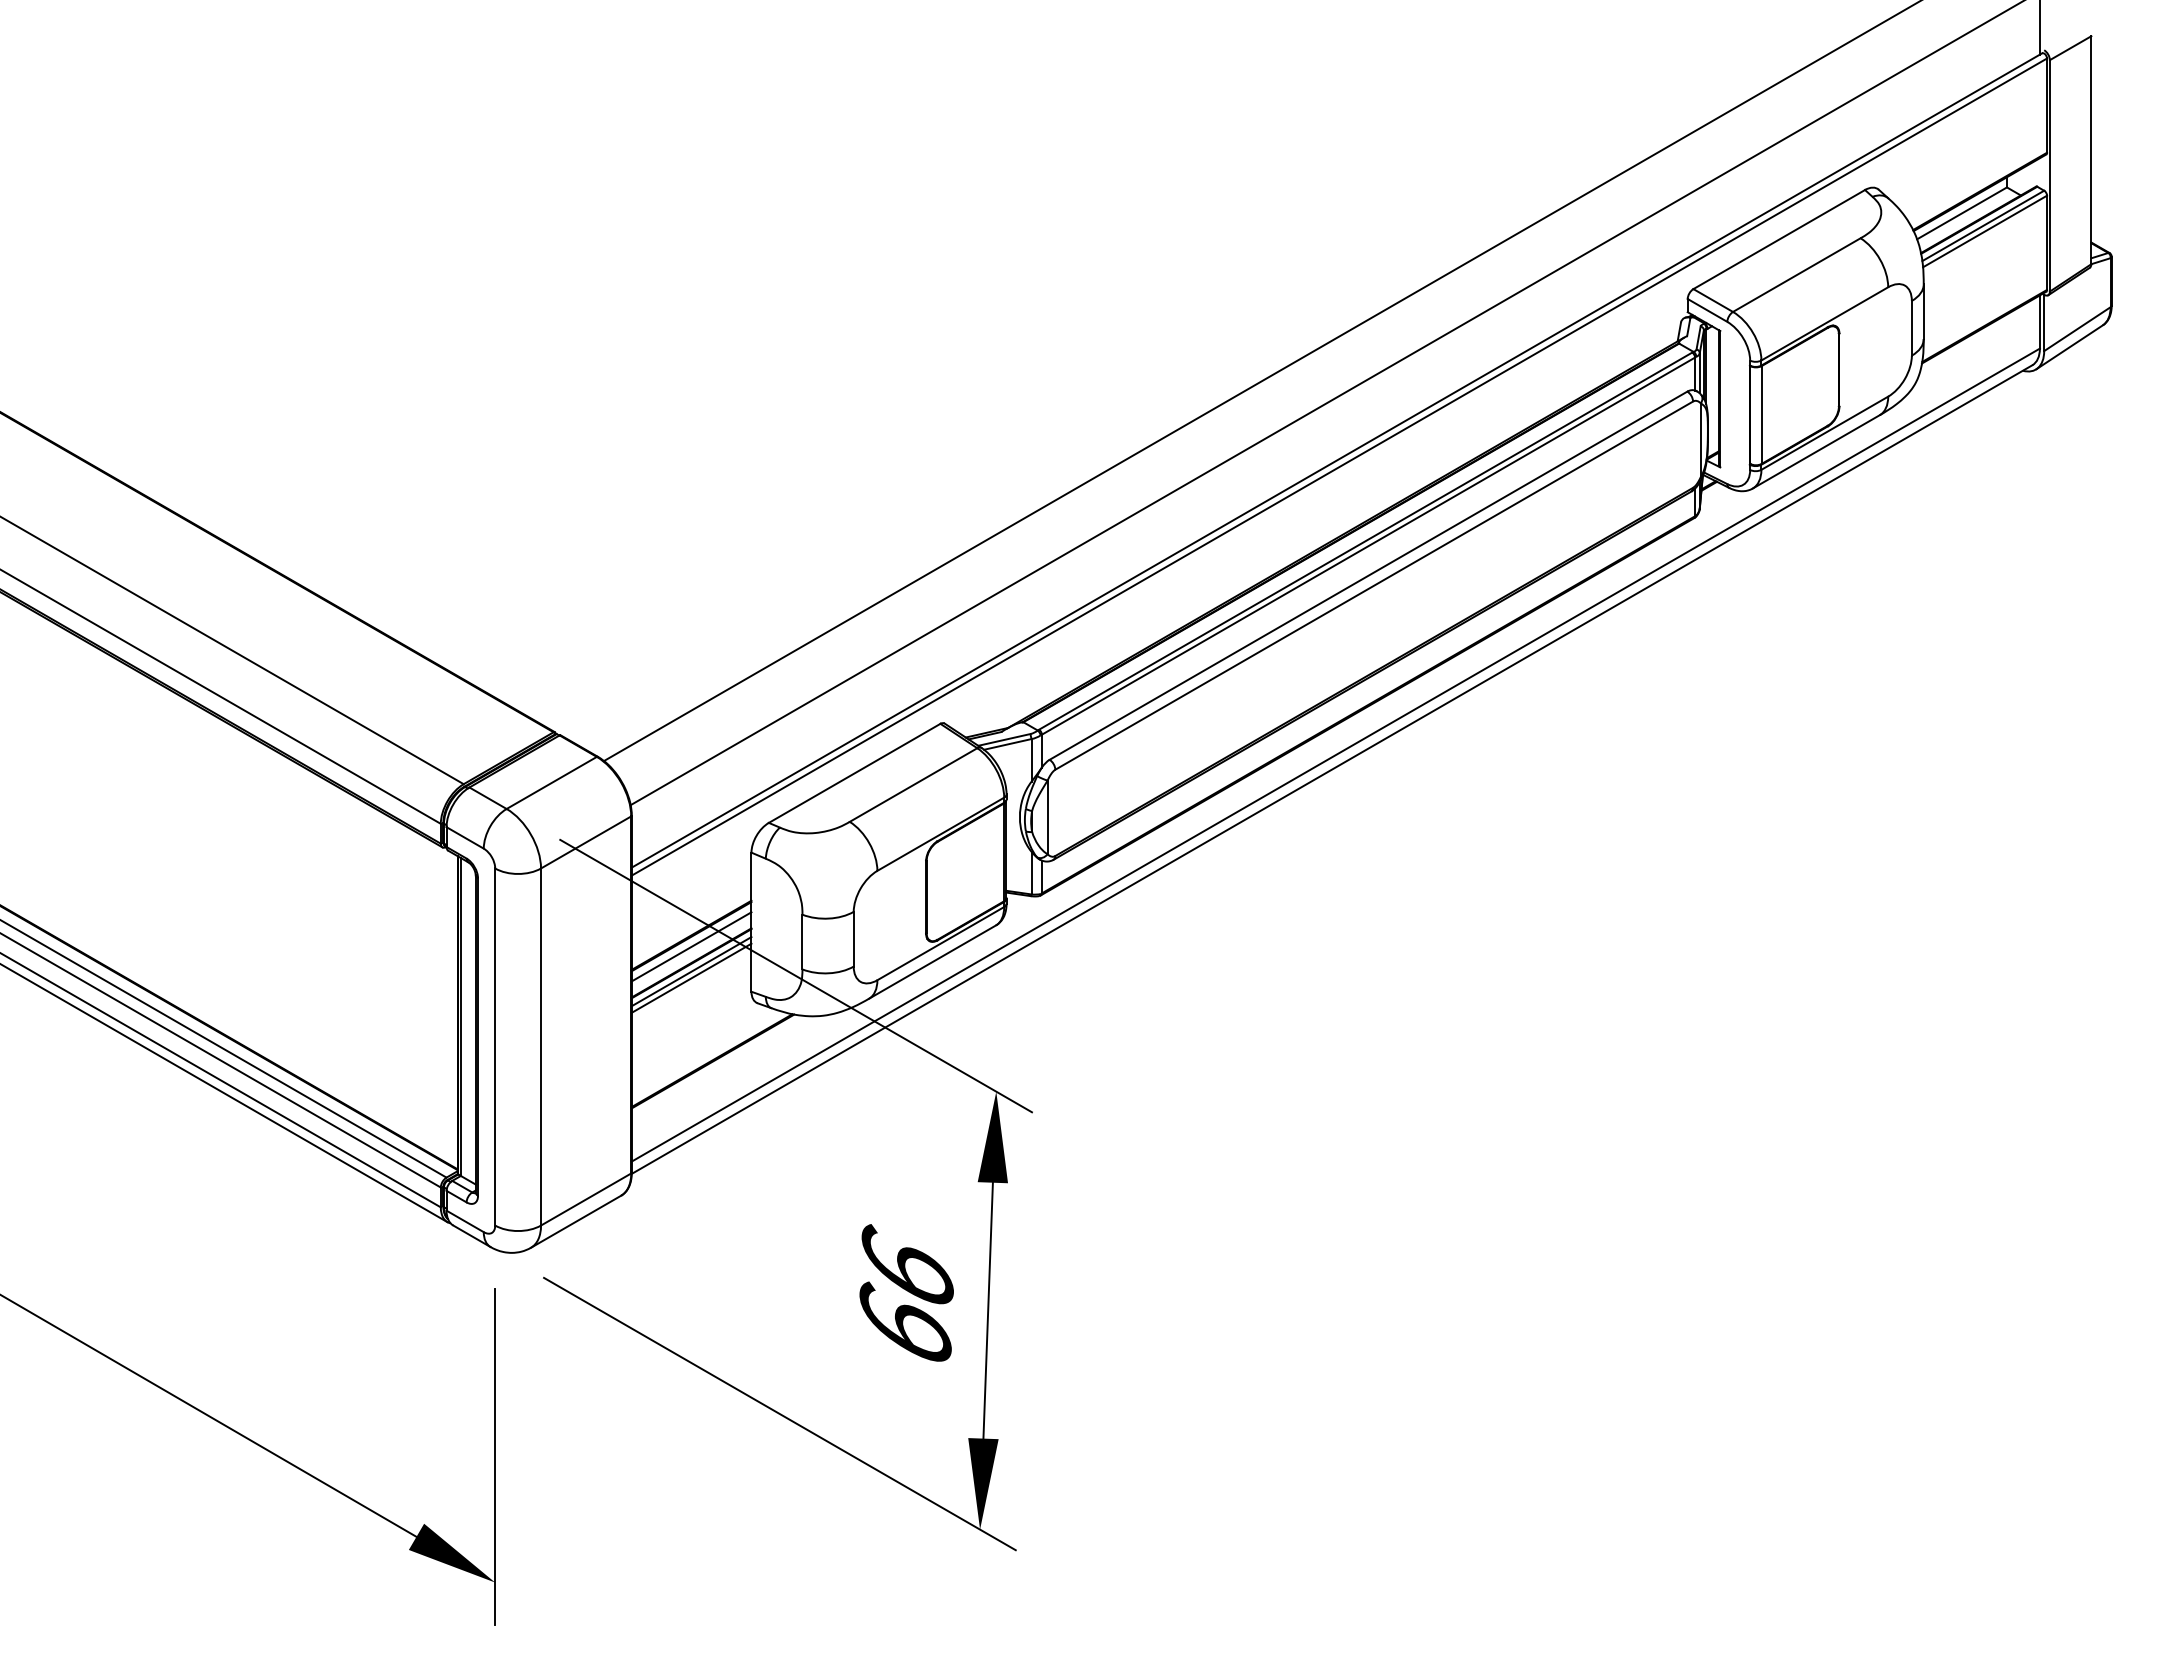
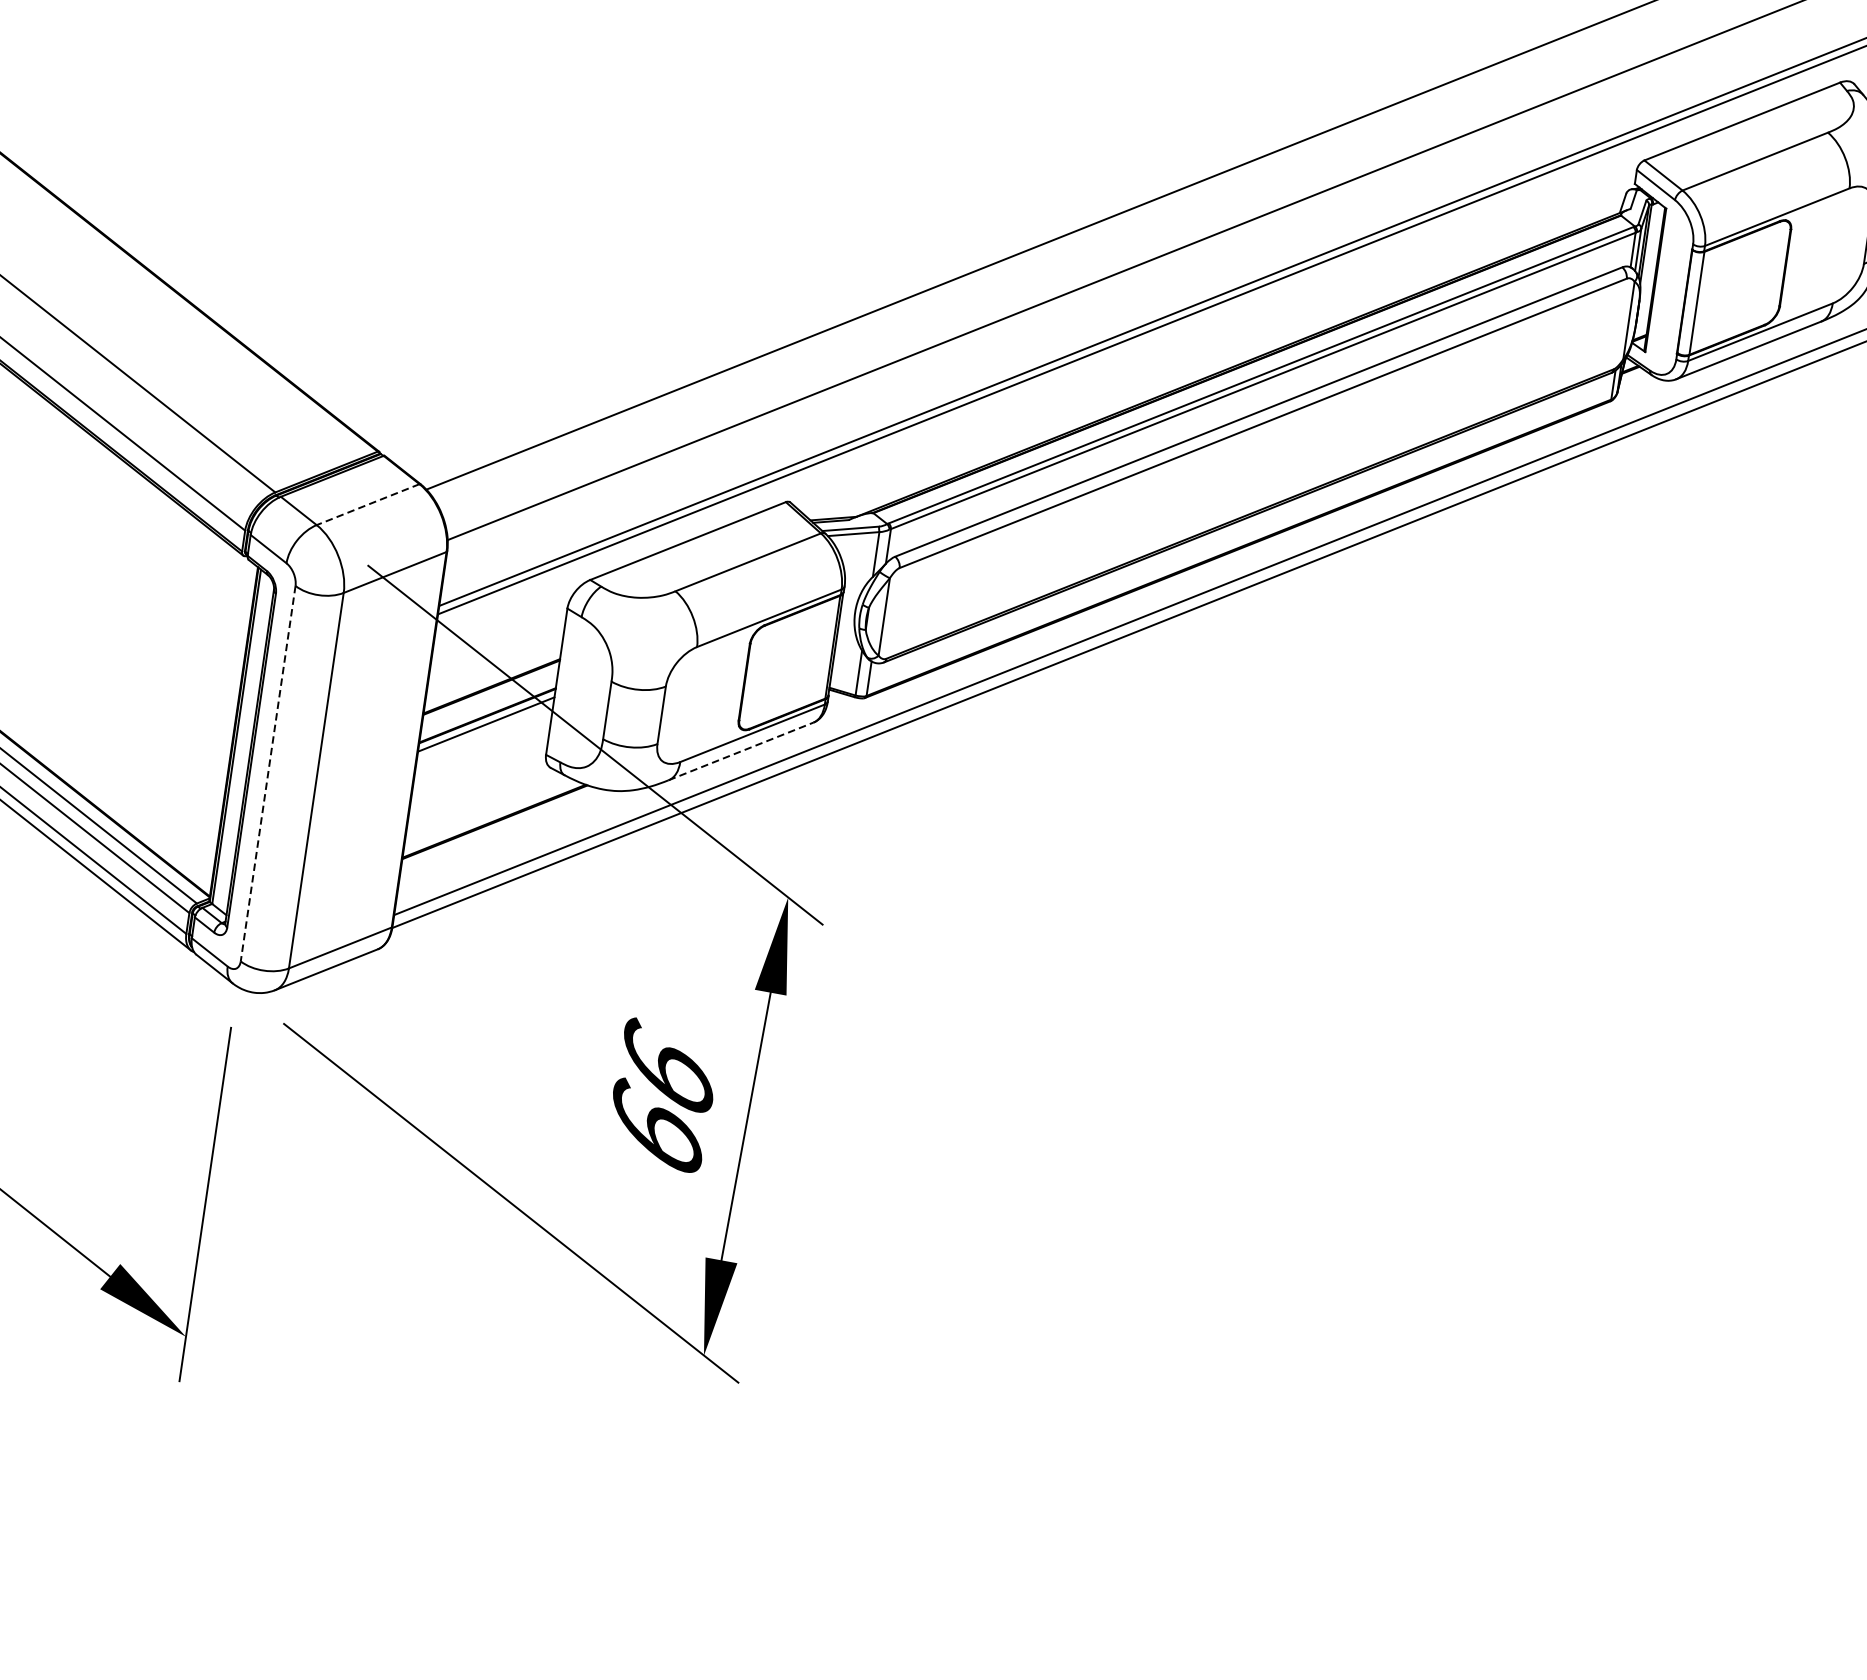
line: (551, 783) -> (367, 505), solid -> dashed
line: (691, 946) -> (489, 698), removed
line: (932, 961) -> (741, 750), solid -> dashed
line: (691, 977) -> (485, 730), removed
line: (495, 1047) -> (268, 774), solid -> dashed

